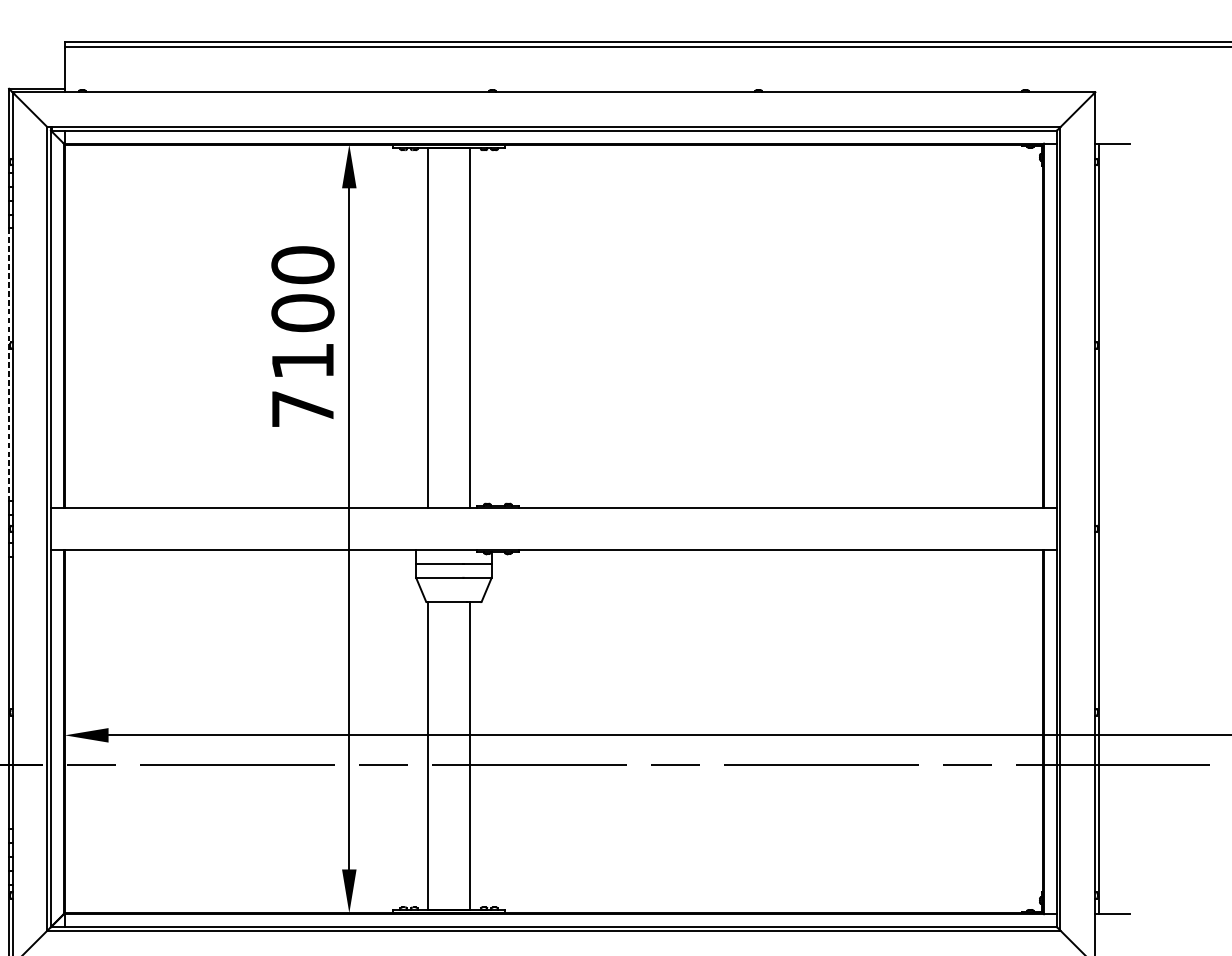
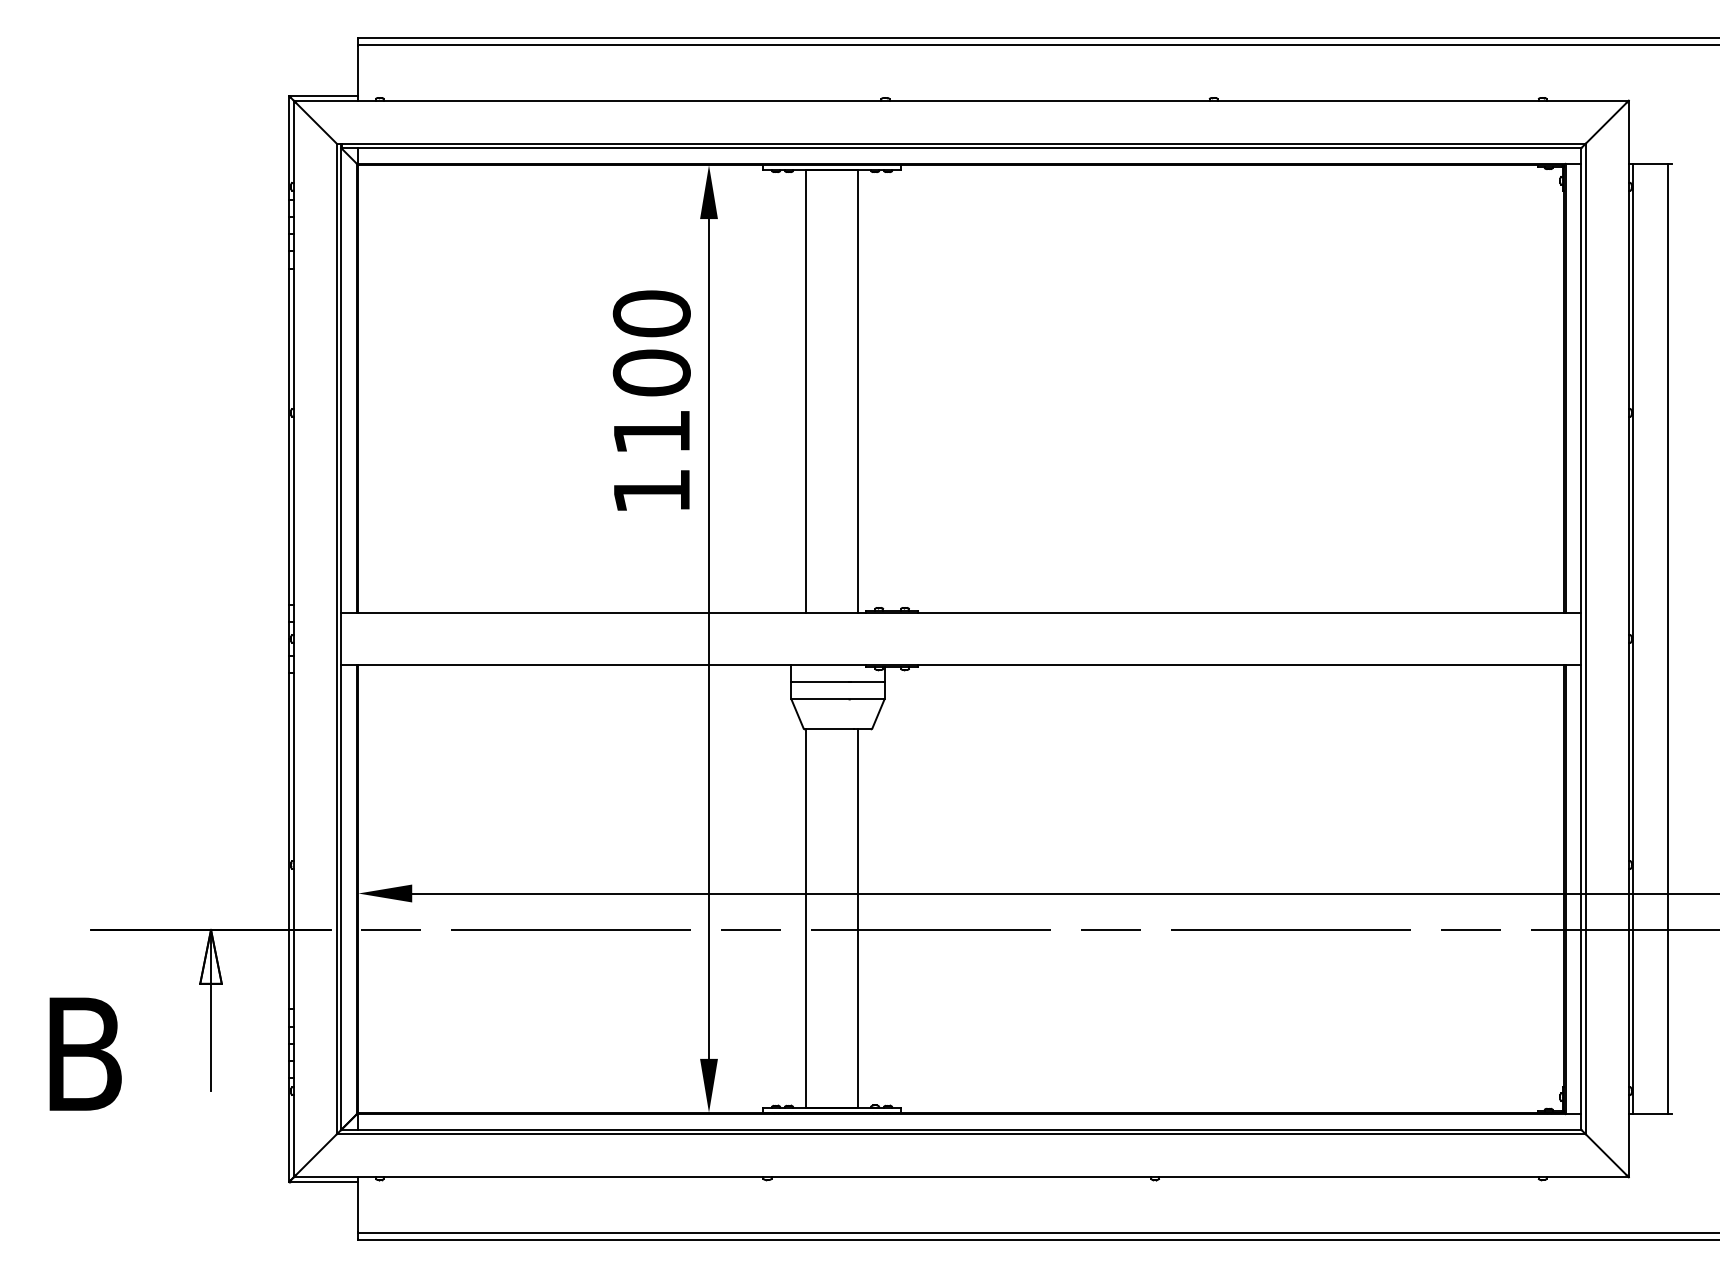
line: (9, 364) -> (289, 436), dashed -> solid
text: (302, 409) -> (651, 491), 7100 -> 1100
line: (1126, 528) -> (1667, 638), added

